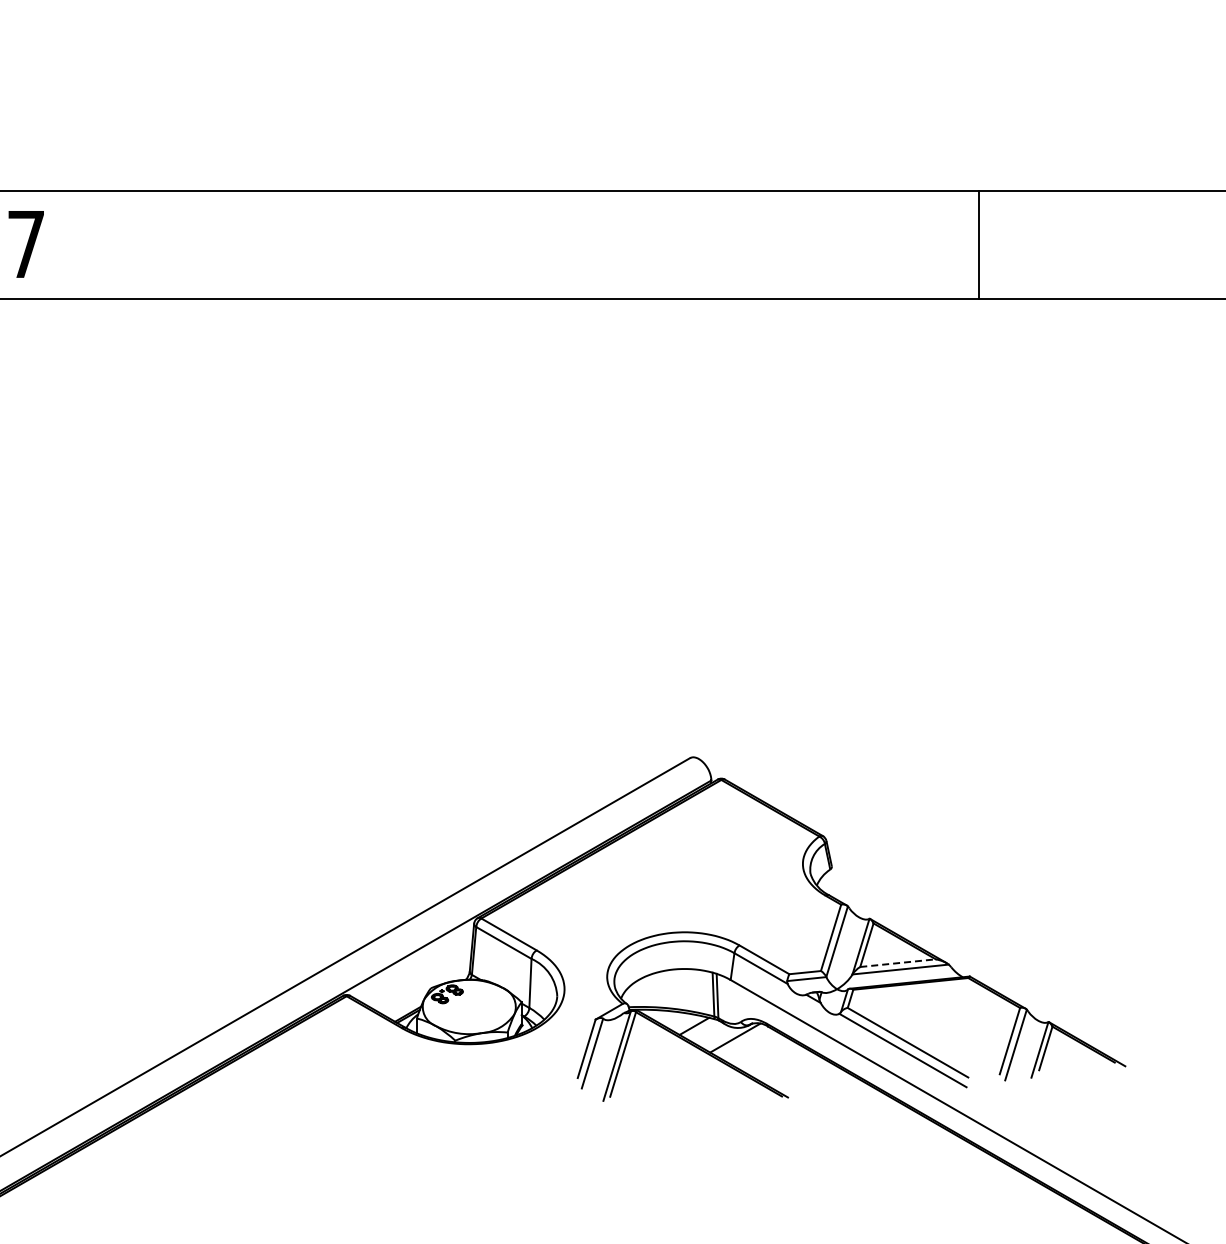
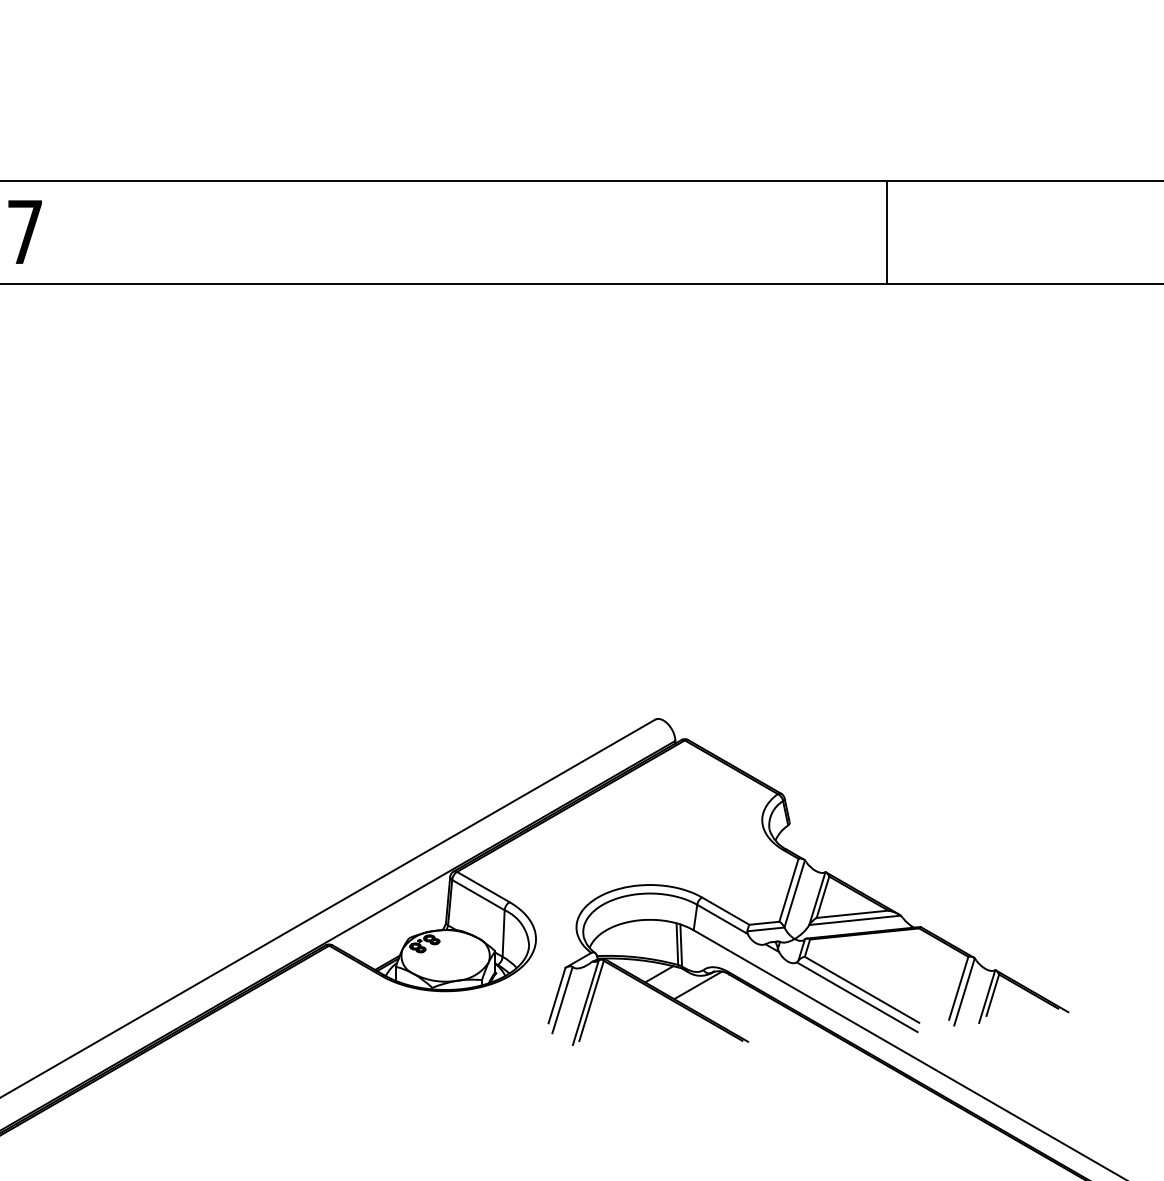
line: (979, 244) -> (887, 232), moved
line: (898, 963) -> (852, 914), dashed -> solid

